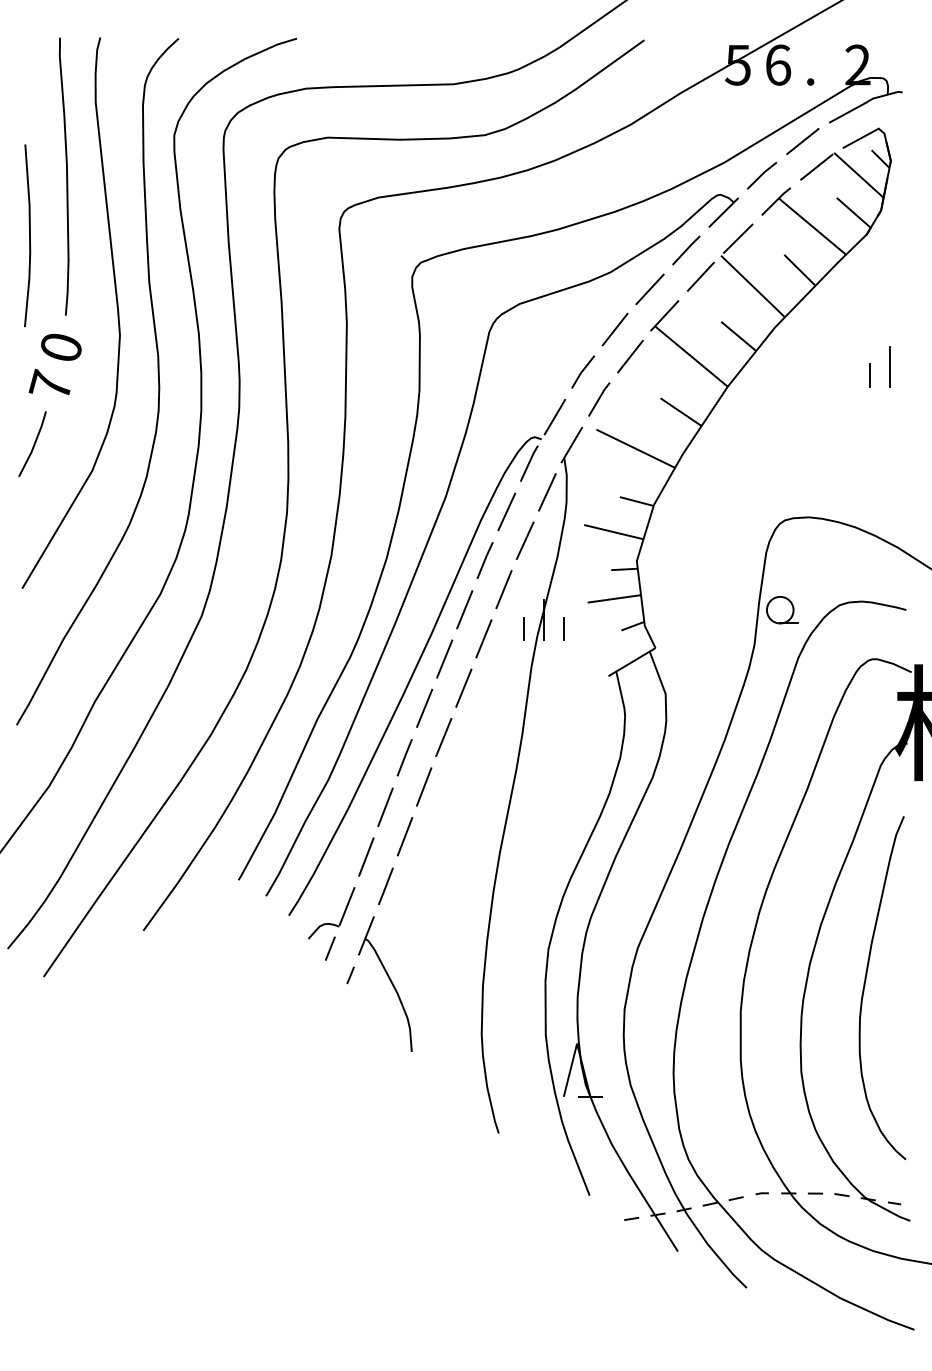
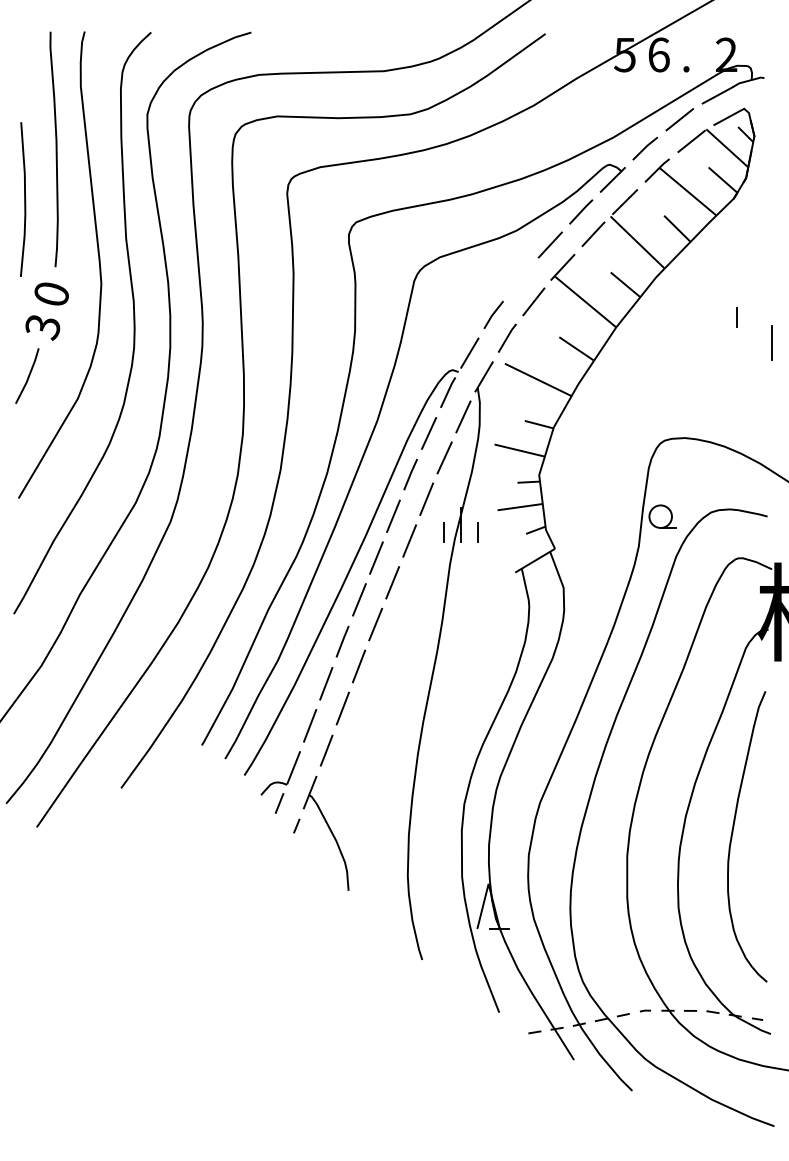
line: (614, 329) -> (520, 278), removed
line: (889, 366) -> (771, 342), moved
text: (49, 385) -> (41, 326), 7 -> 3

